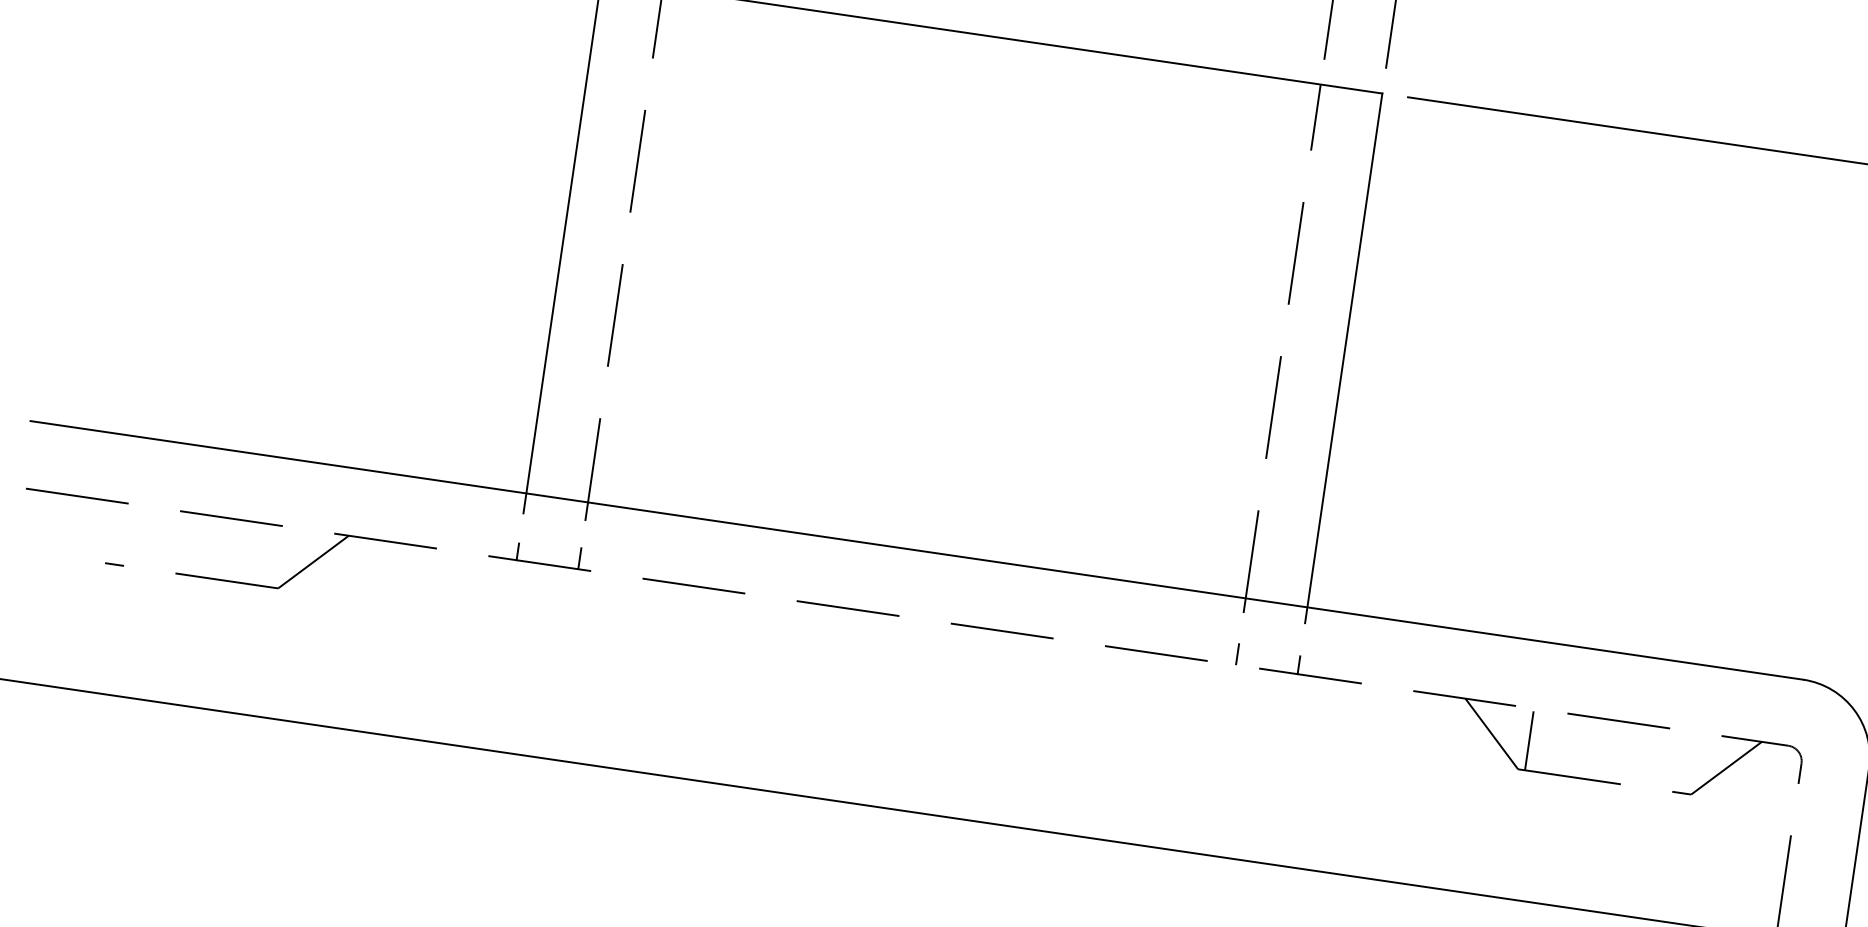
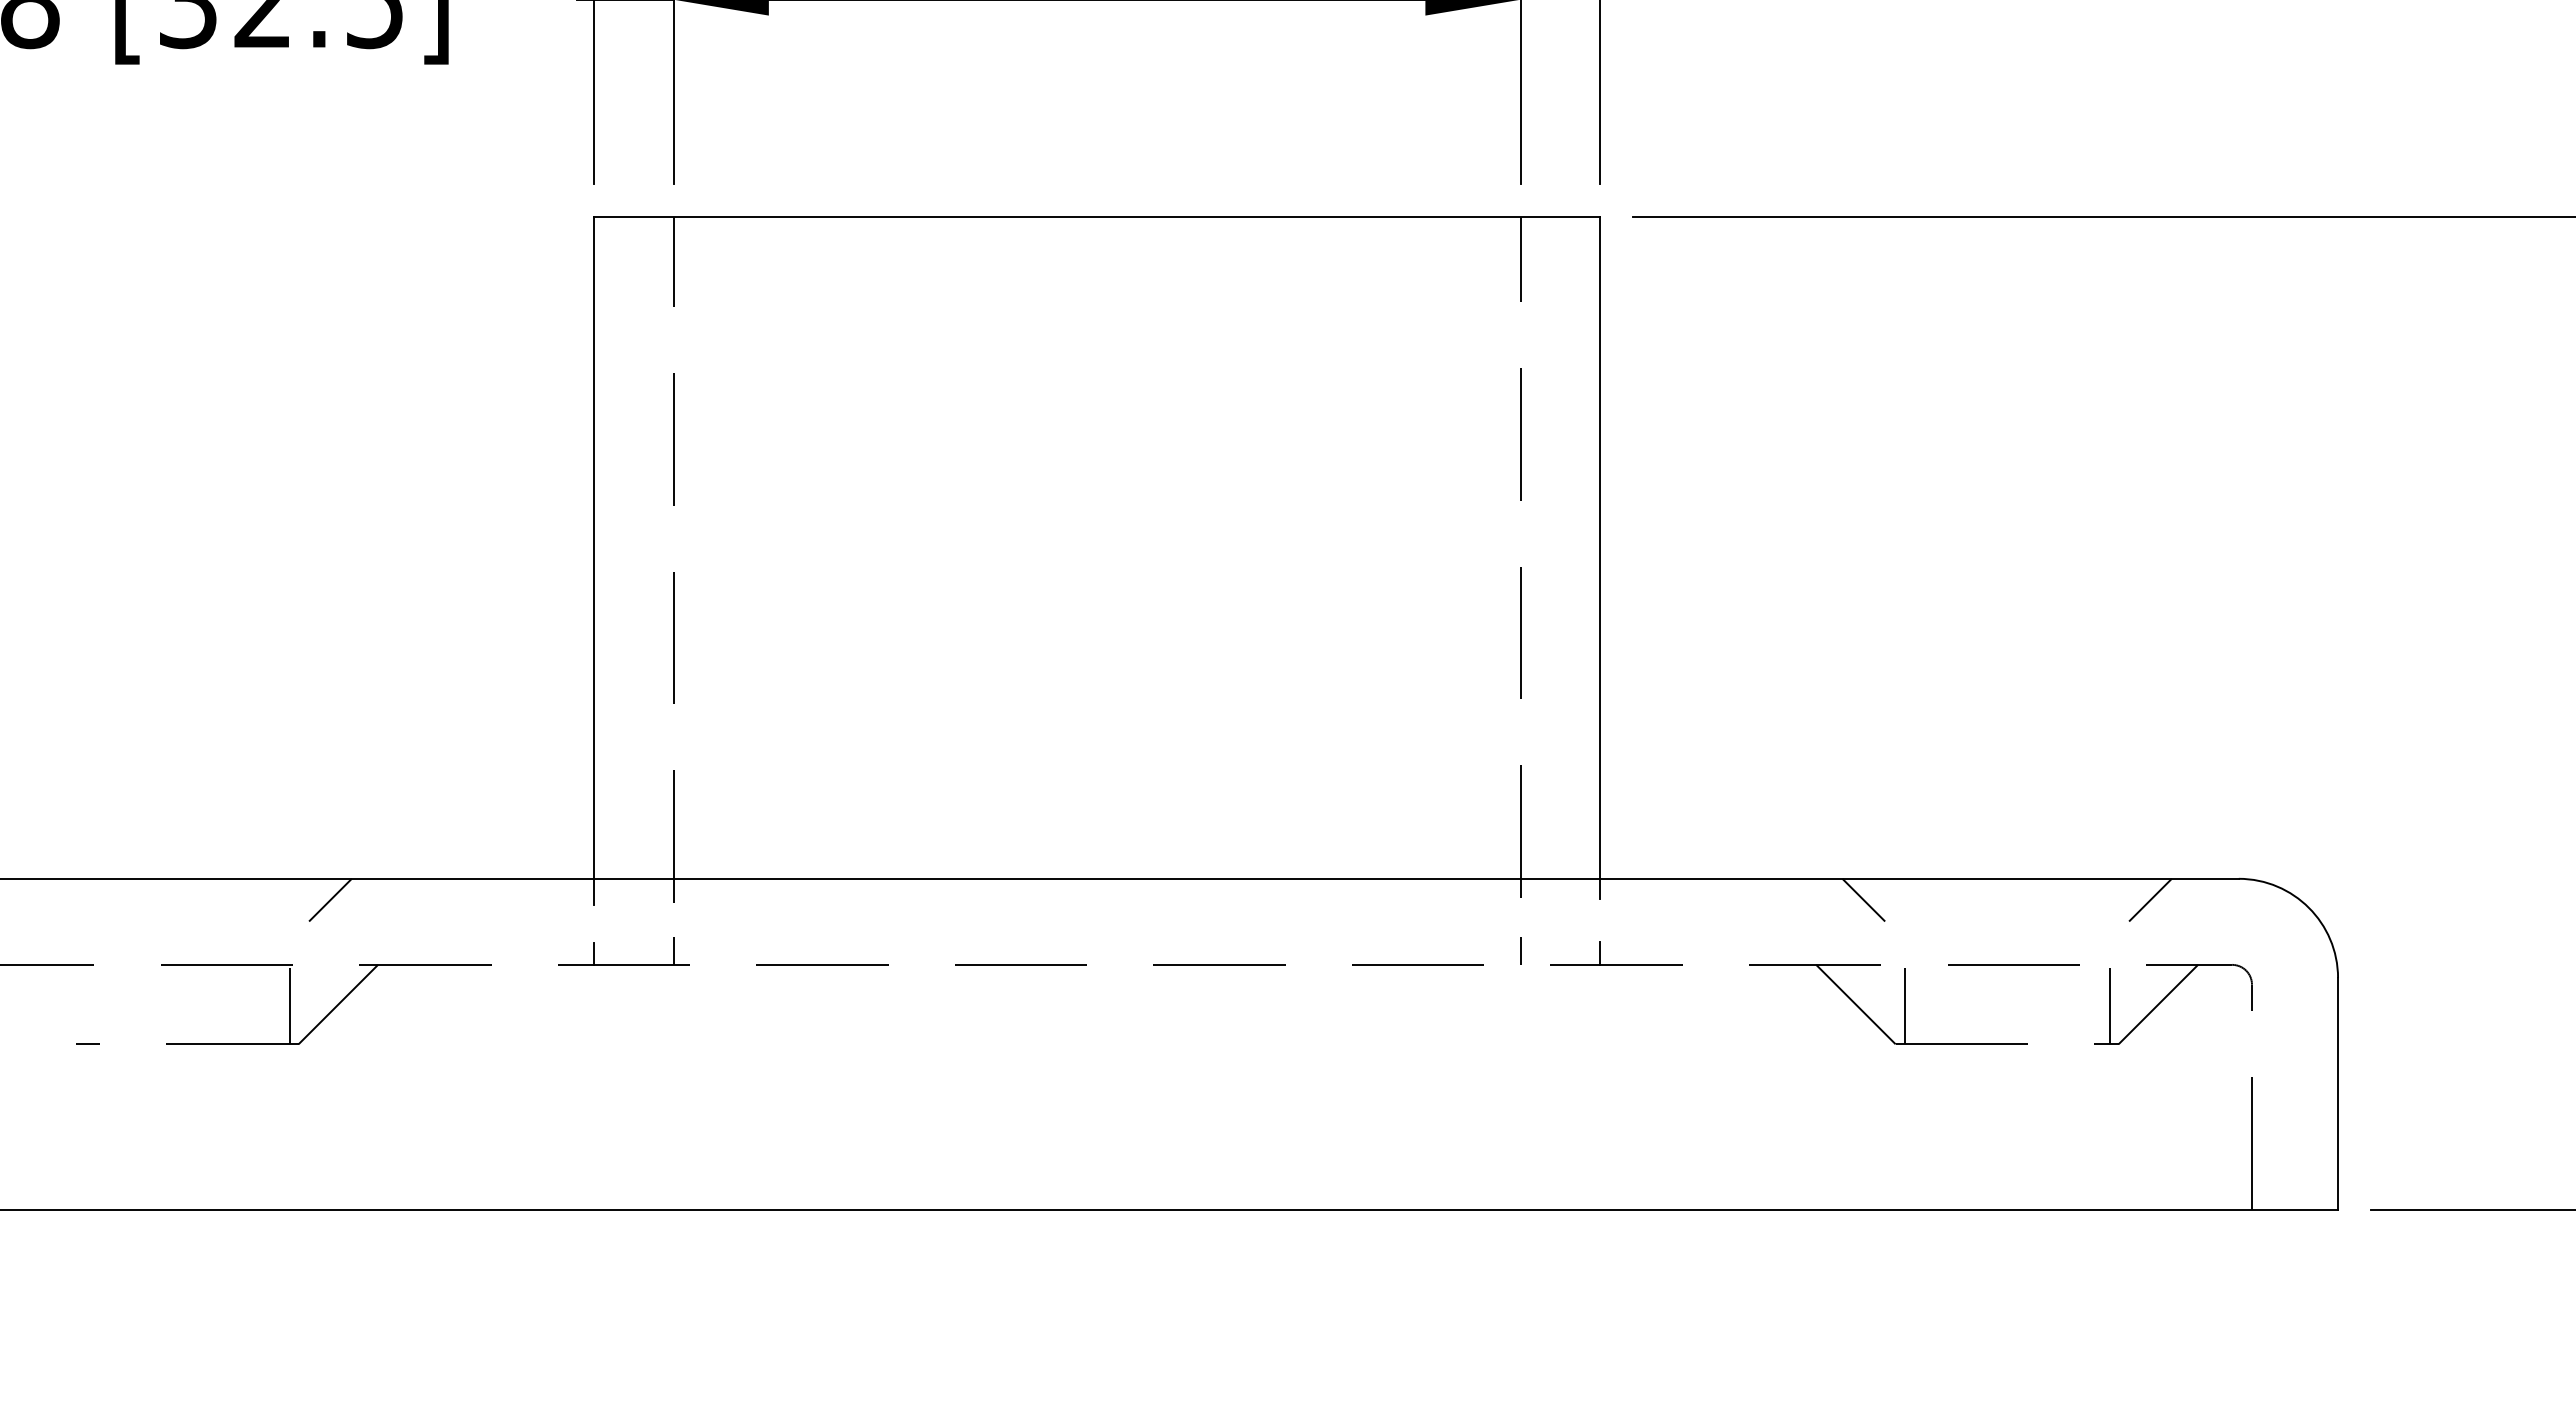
line: (319, 479) -> (330, 899), added
line: (275, 558) -> (289, 1006), added
line: (1509, 653) -> (1863, 899), added
line: (1732, 685) -> (2150, 899), added
line: (1688, 764) -> (2109, 1006), added

